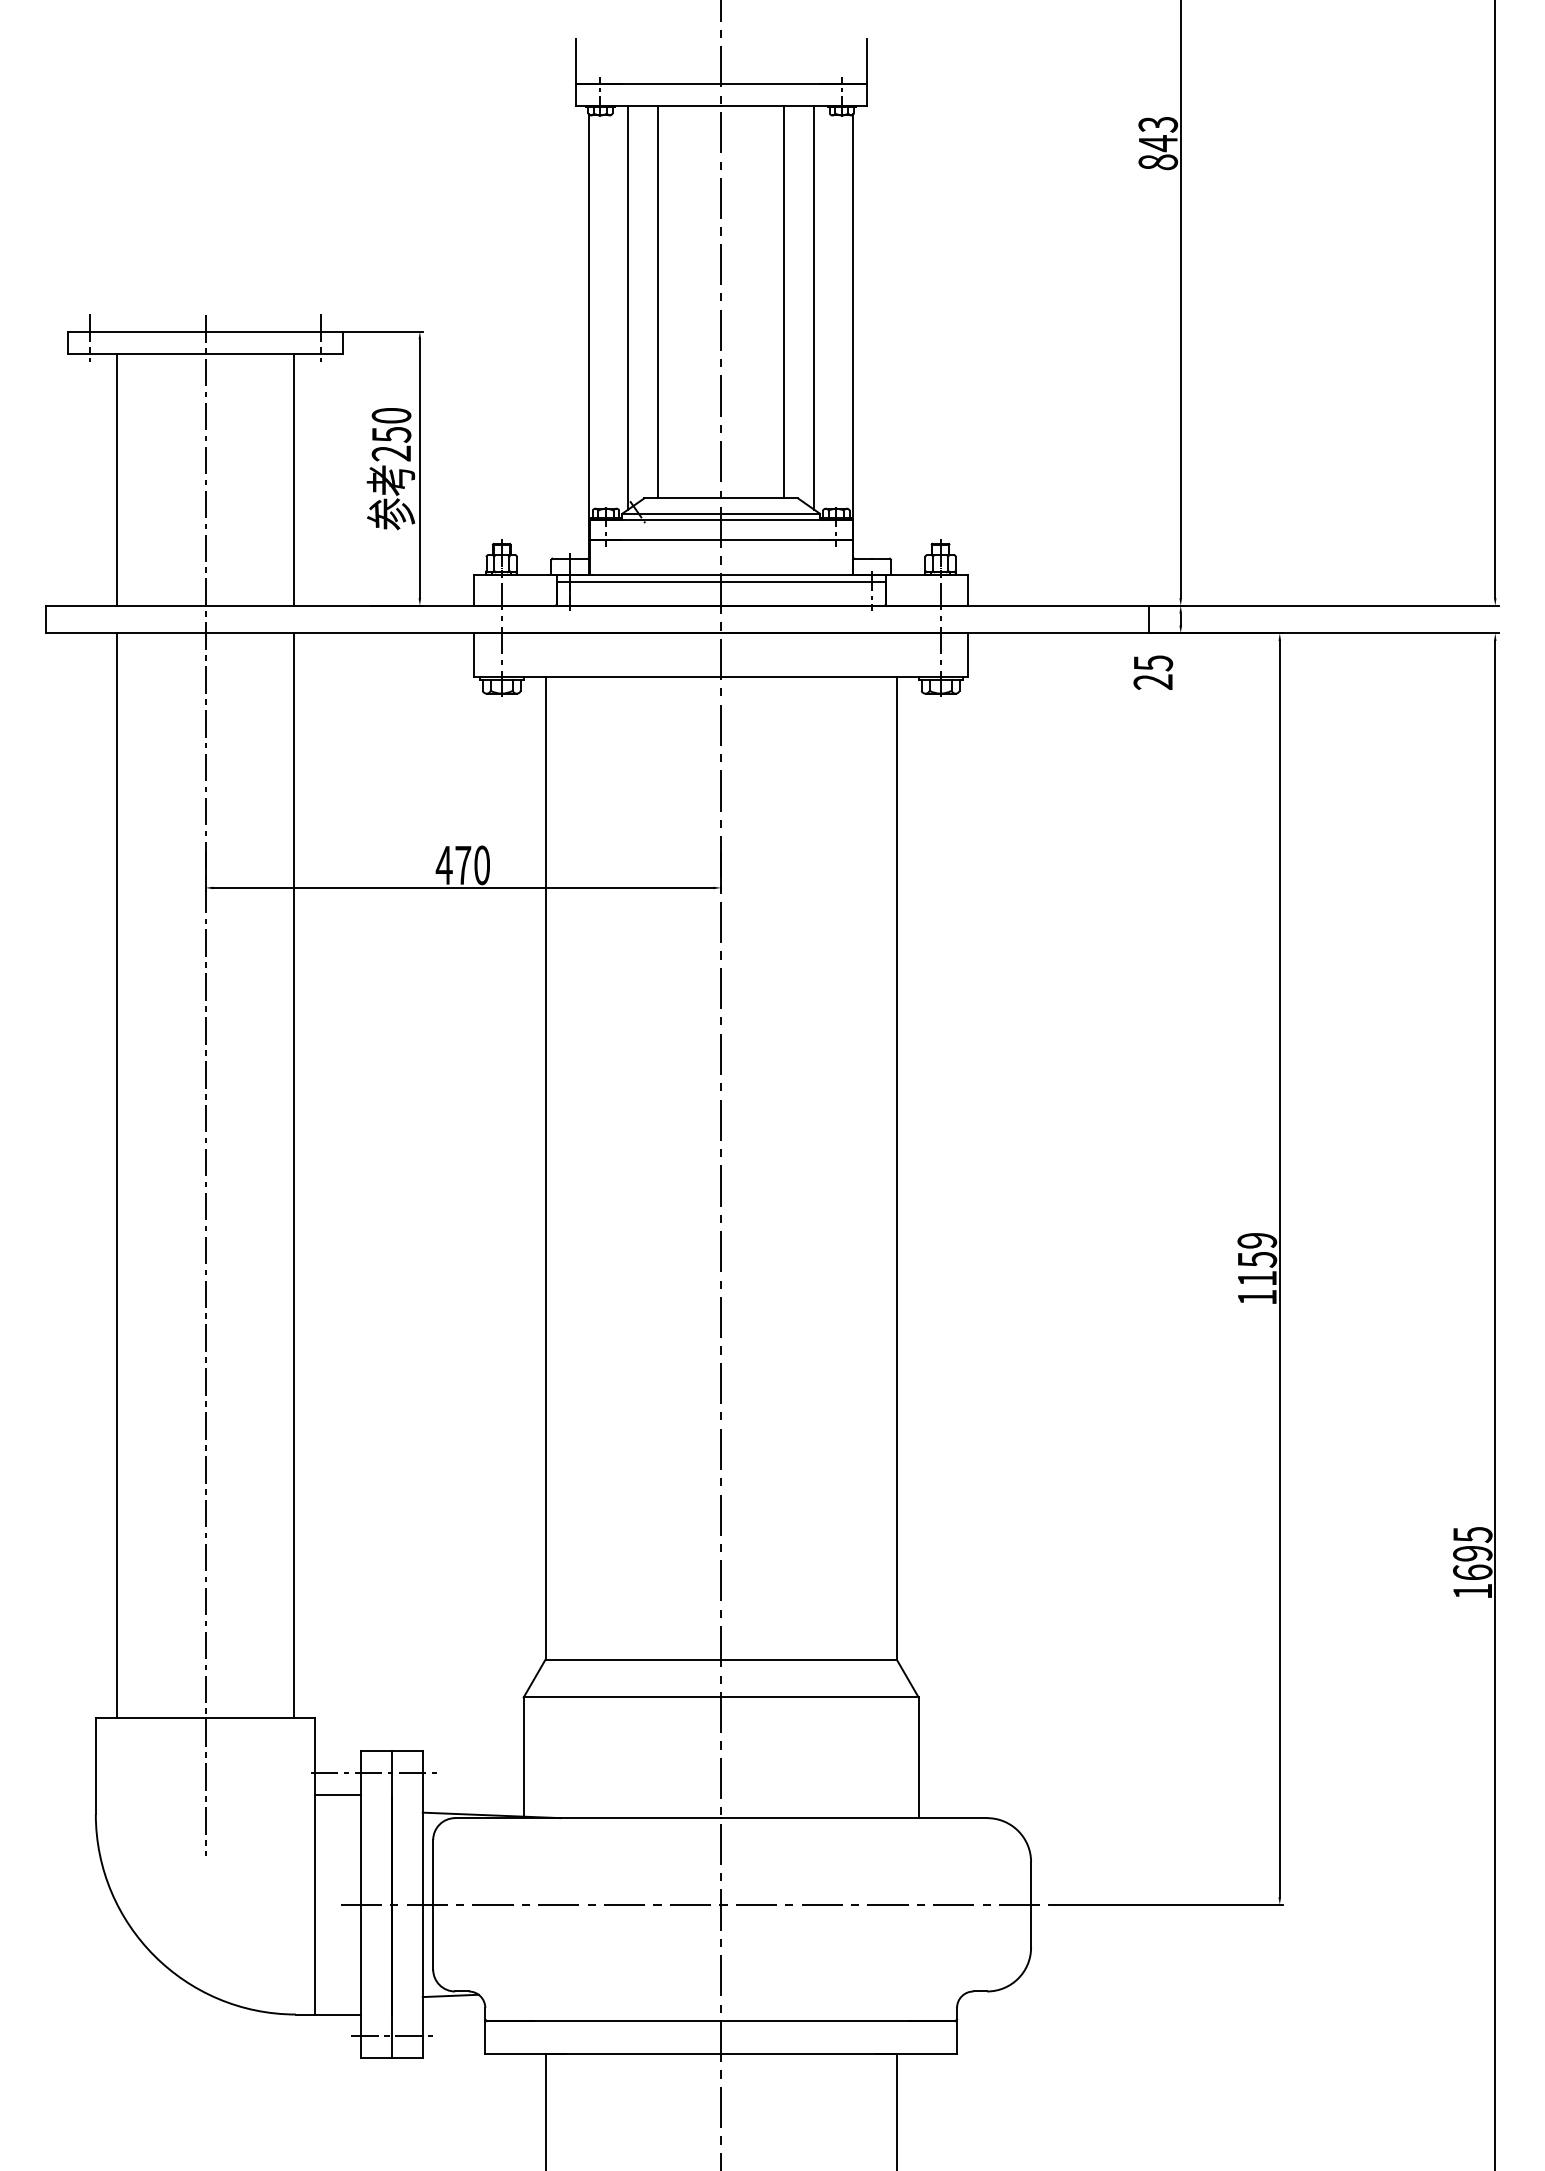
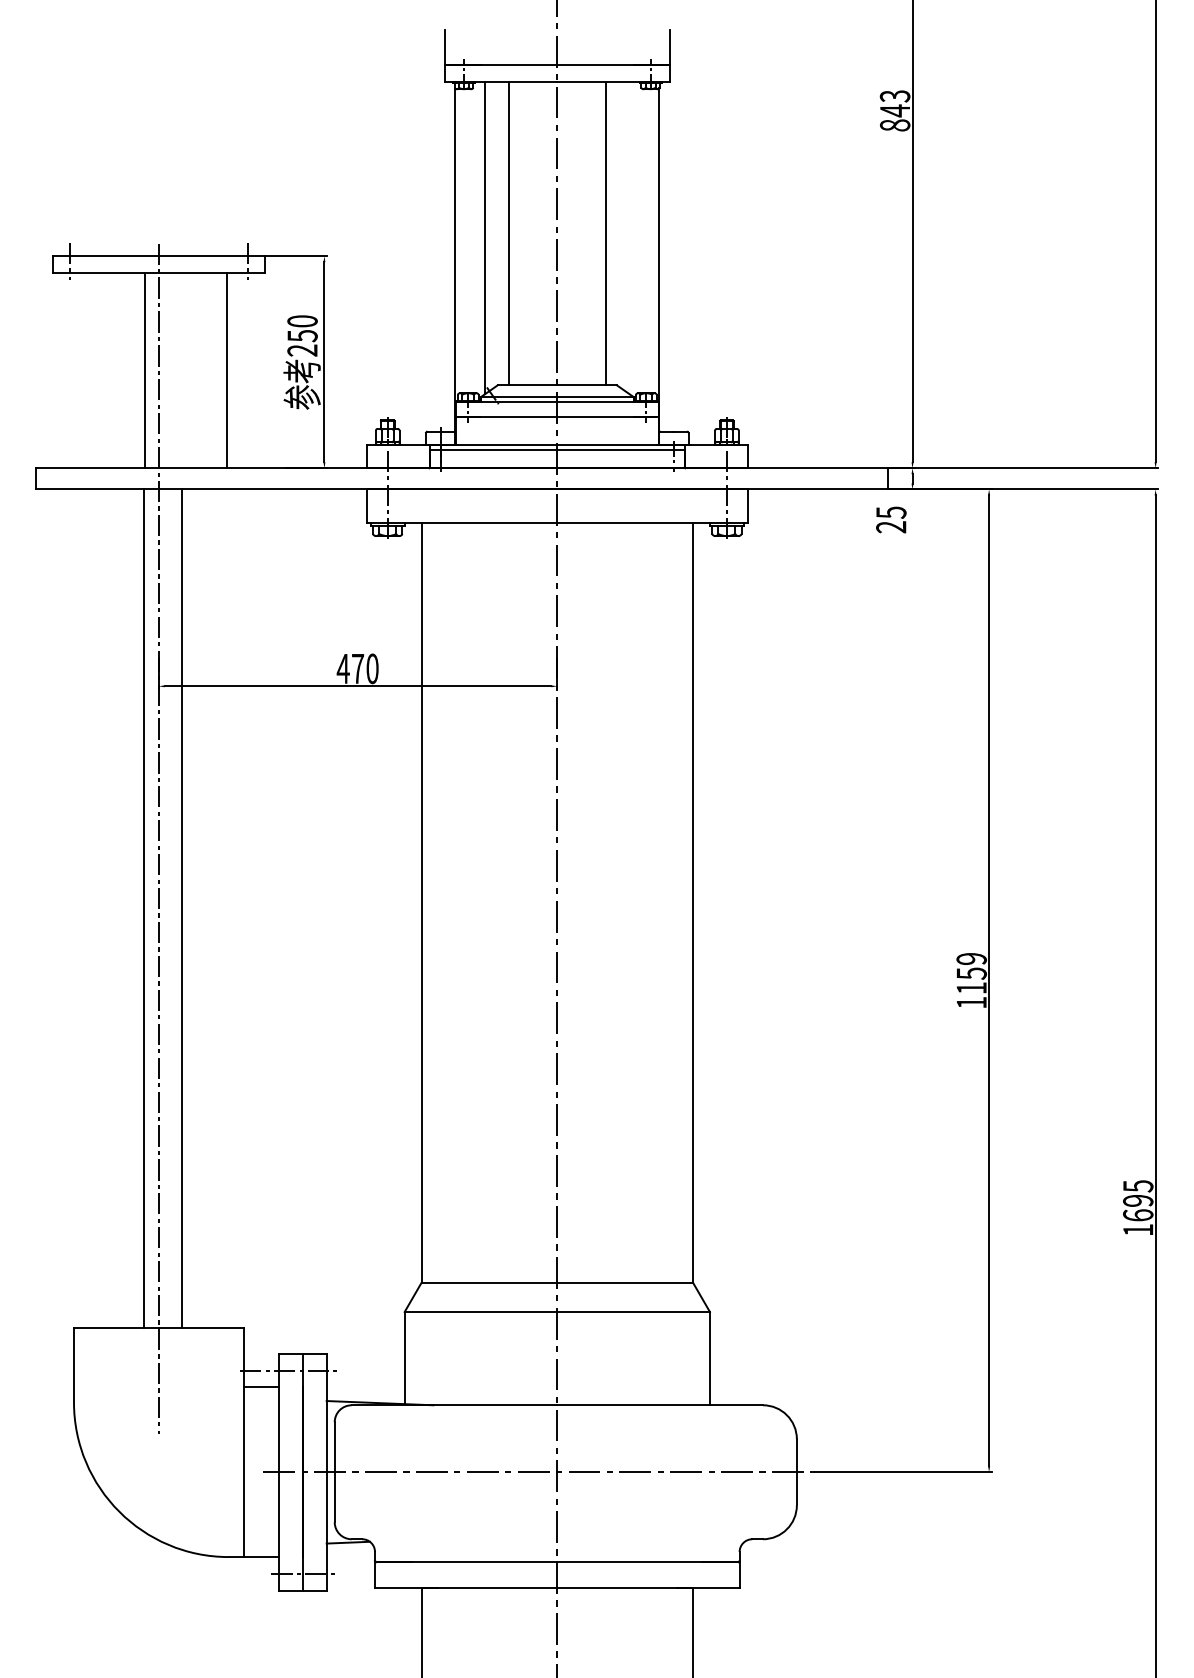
line: (814, 307) -> (629, 237), removed
line: (117, 479) -> (144, 370), moved
line: (117, 1175) -> (143, 908), moved
line: (294, 1175) -> (182, 908), moved

